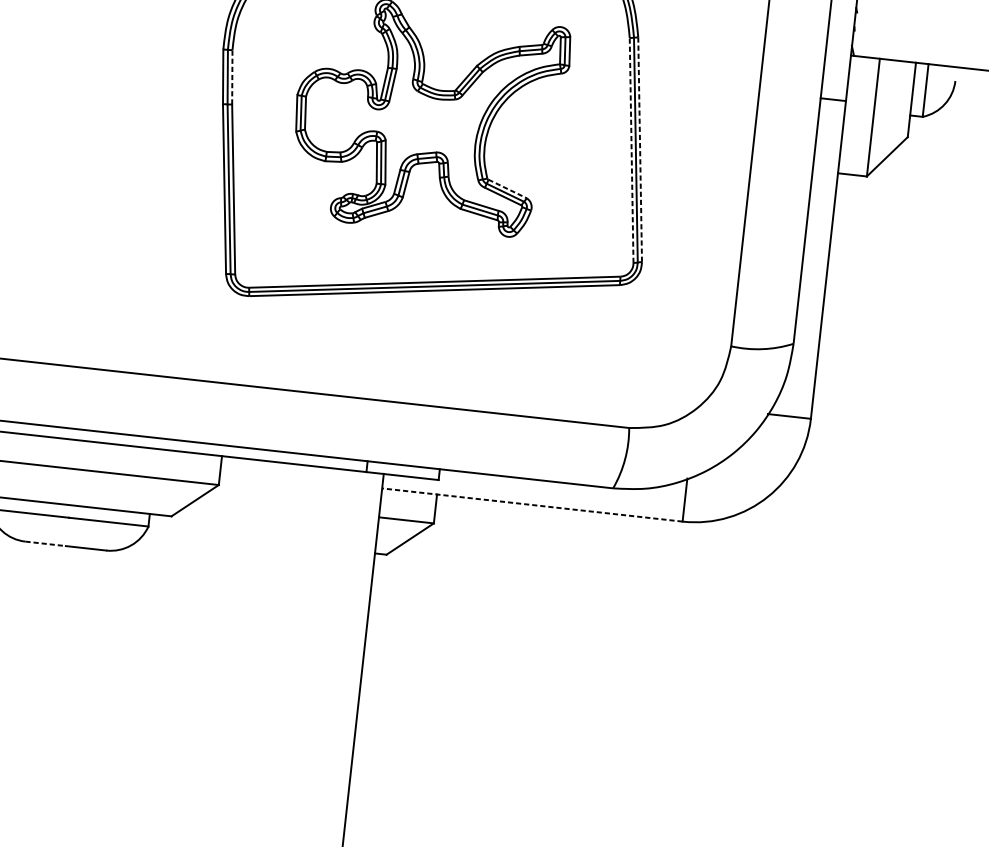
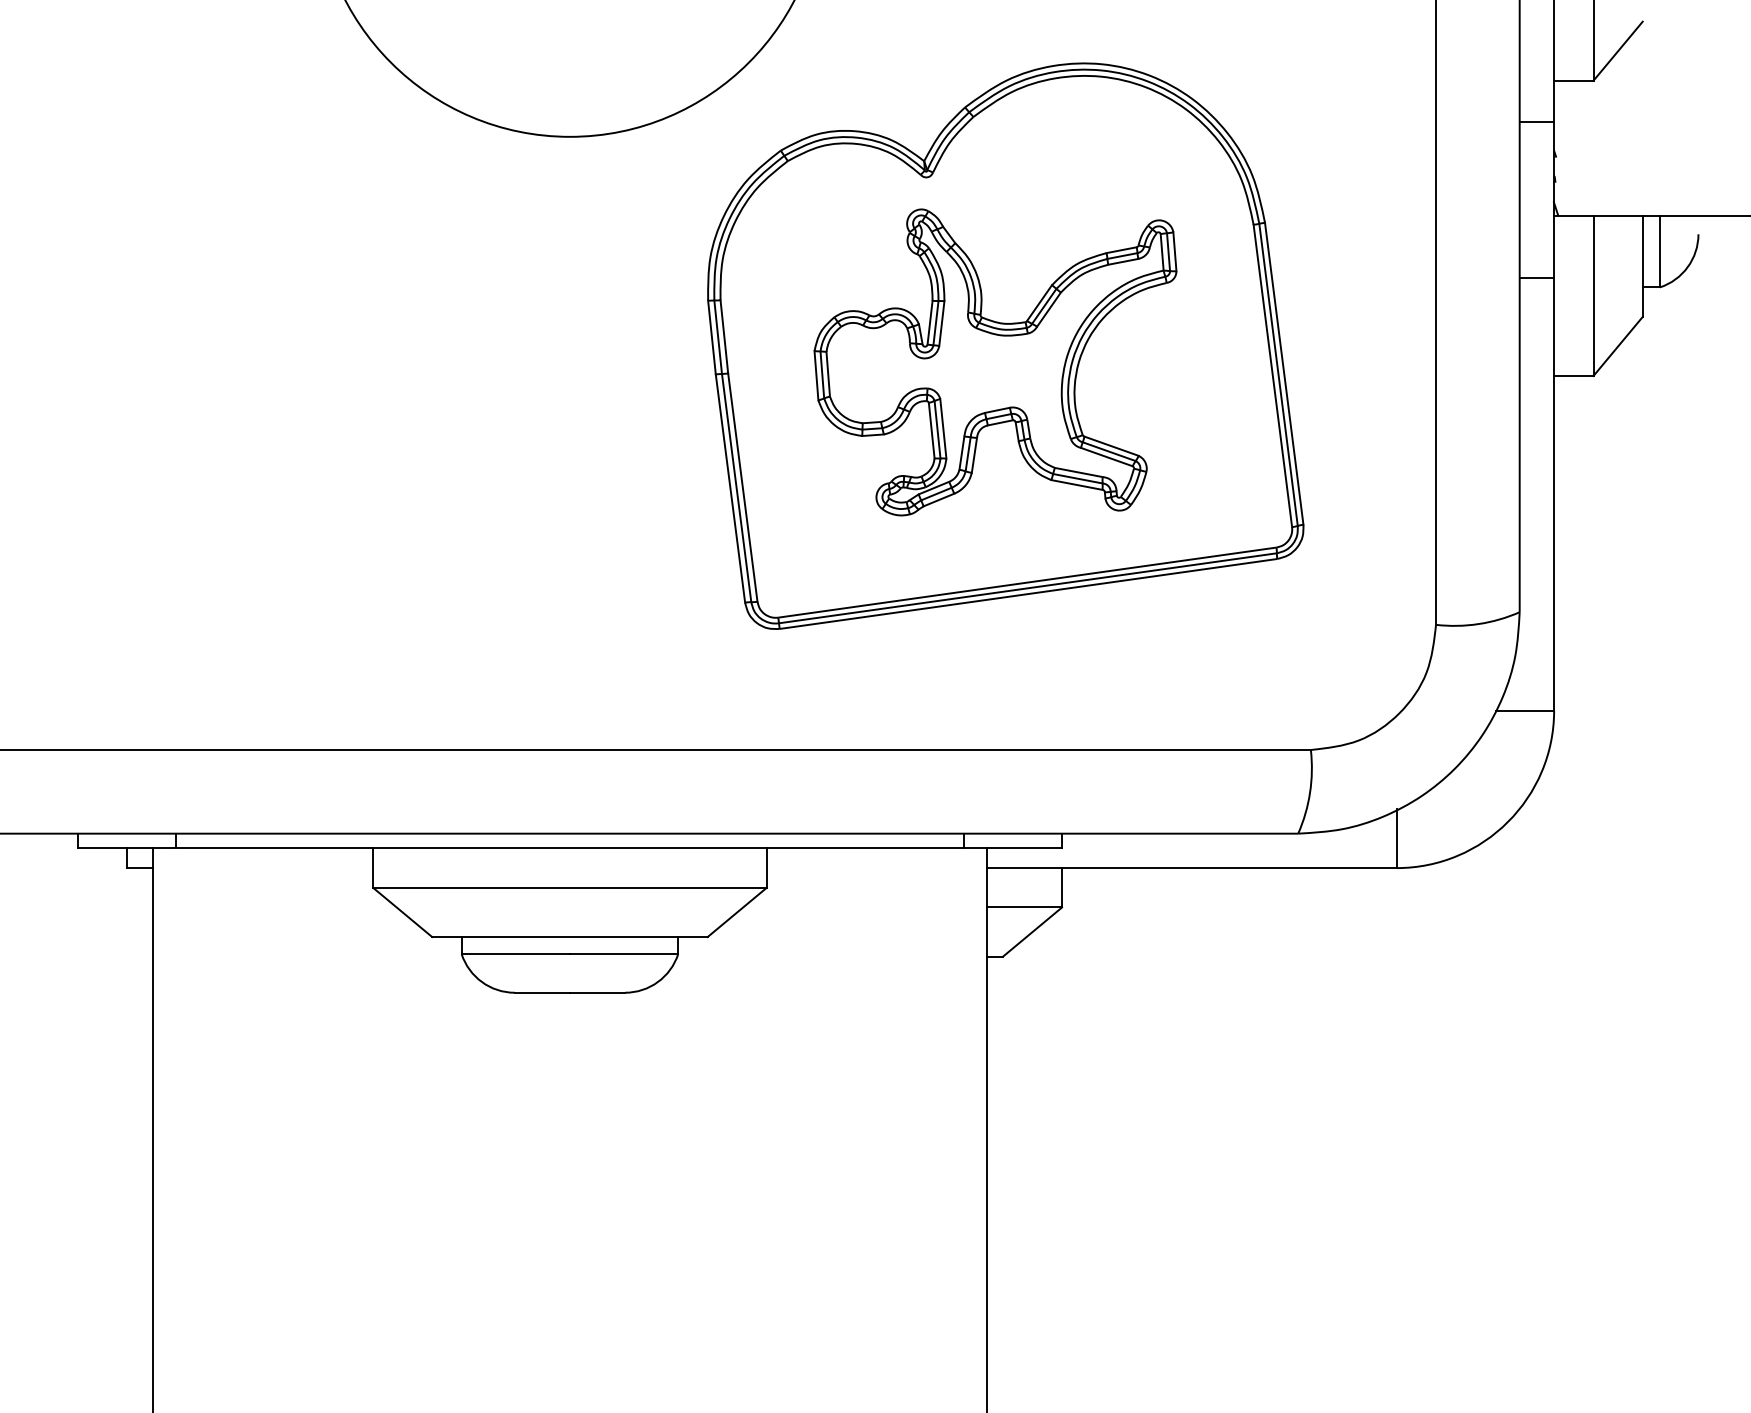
line: (232, 77) -> (724, 336), dashed -> solid
line: (631, 150) -> (1272, 375), dashed -> solid
line: (640, 150) -> (1284, 374), dashed -> solid
line: (507, 189) -> (1111, 446), dashed -> solid
line: (532, 505) -> (1191, 868), dashed -> solid
line: (45, 543) -> (542, 992), dashed -> solid

